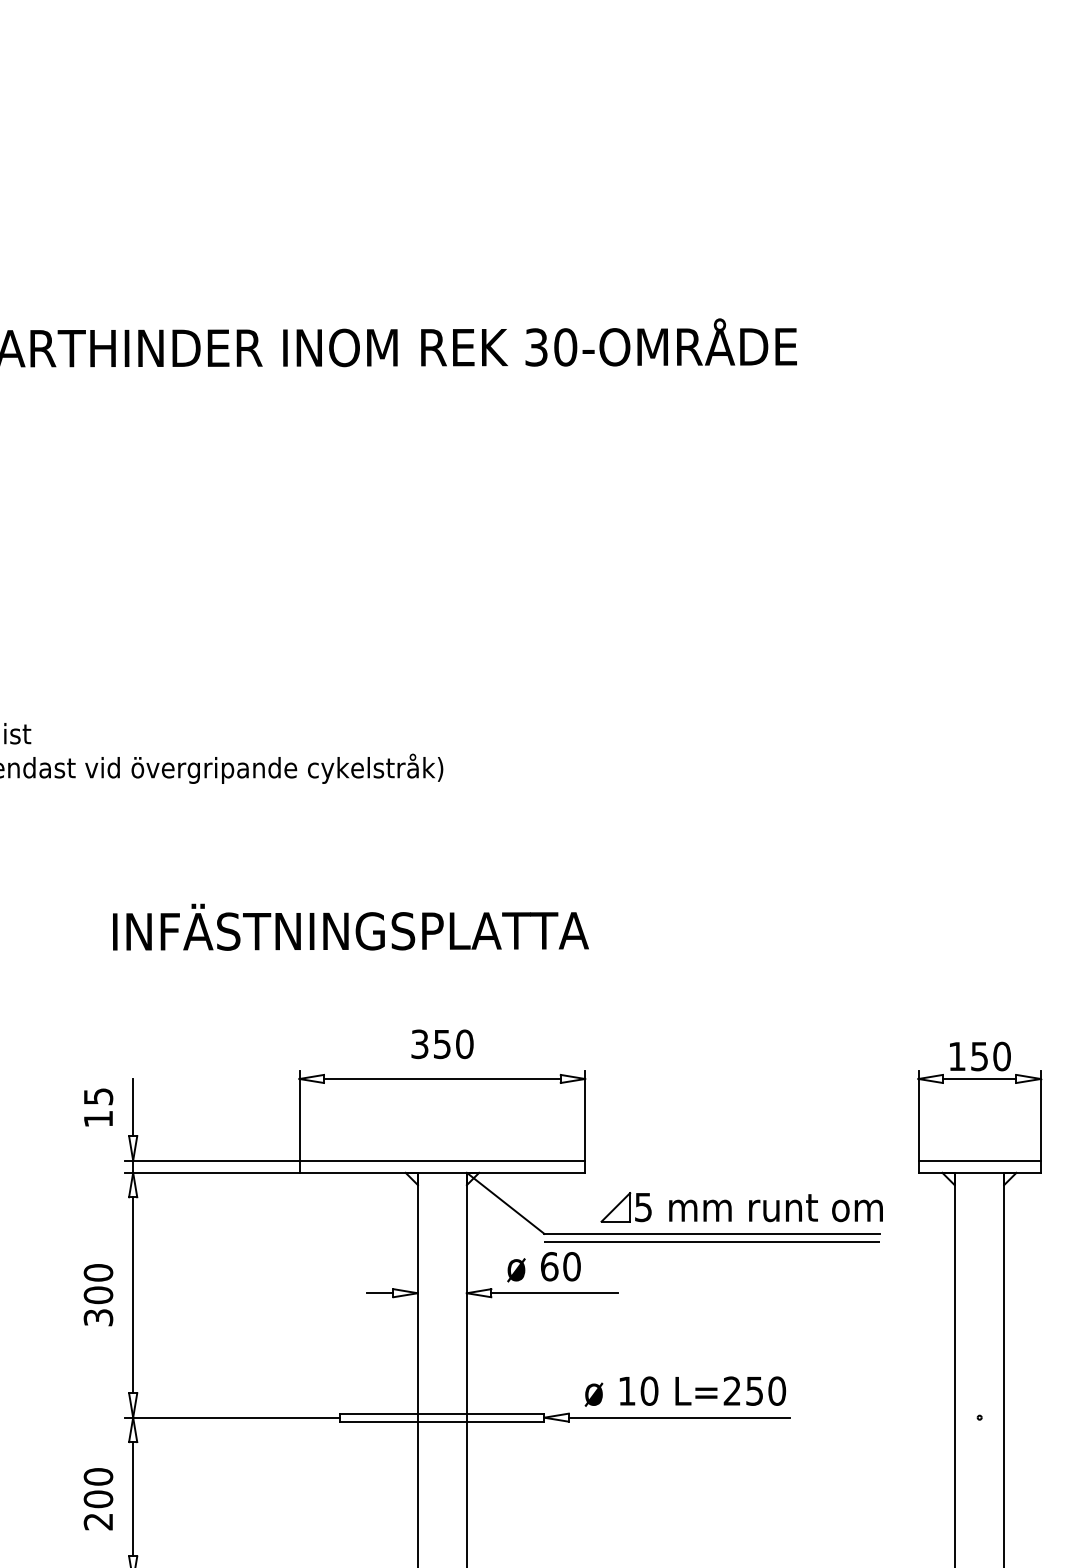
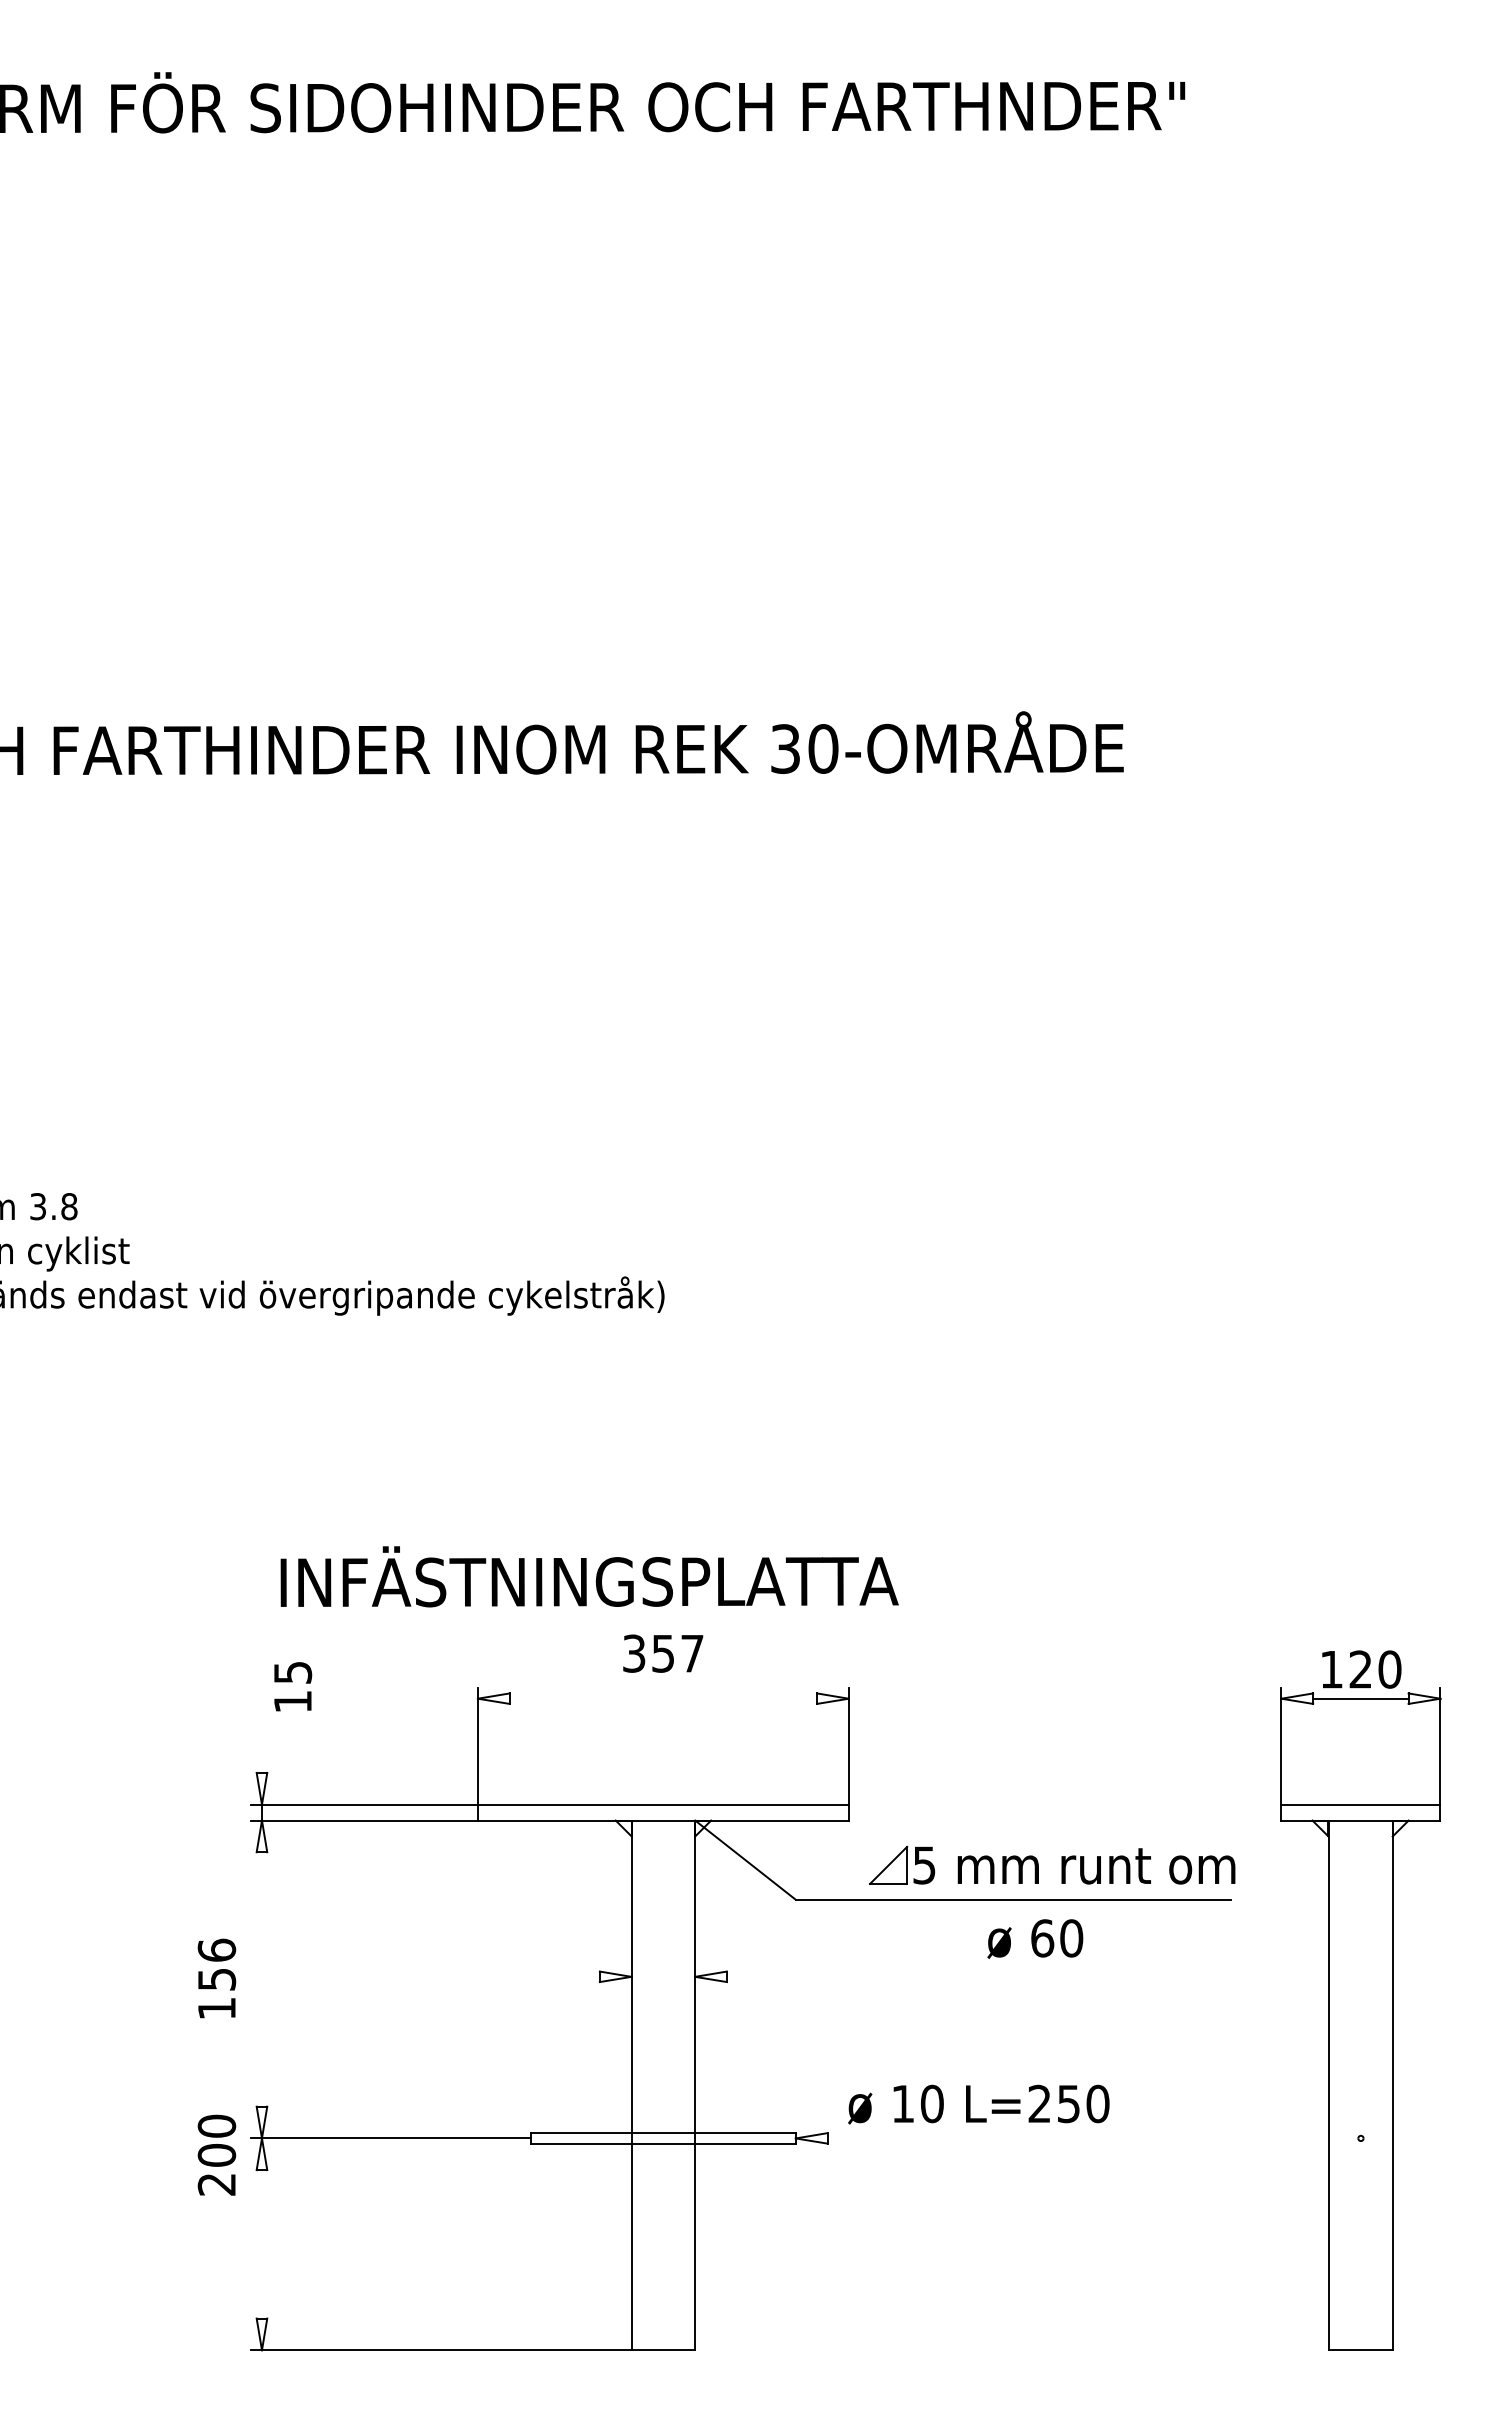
text: (350, 927) -> (589, 1576), moved
text: (464, 1044) -> (692, 1653), 350 -> 357
text: (979, 1056) -> (1360, 1669), 150 -> 120
line: (442, 1078) -> (663, 1698), removed
text: (98, 1107) -> (293, 1686), moved
line: (132, 1107) -> (261, 1735), removed
line: (712, 1242) -> (1013, 1910), removed
text: (544, 1266) -> (1035, 1938), moved
line: (380, 1292) -> (582, 1976), removed
line: (554, 1292) -> (808, 1976), removed
text: (98, 1294) -> (216, 1978), 300 -> 156
line: (132, 1295) -> (261, 1979), removed
line: (678, 1417) -> (970, 2138), removed
text: (98, 1498) -> (216, 2154), moved
line: (132, 1499) -> (261, 2244), removed

